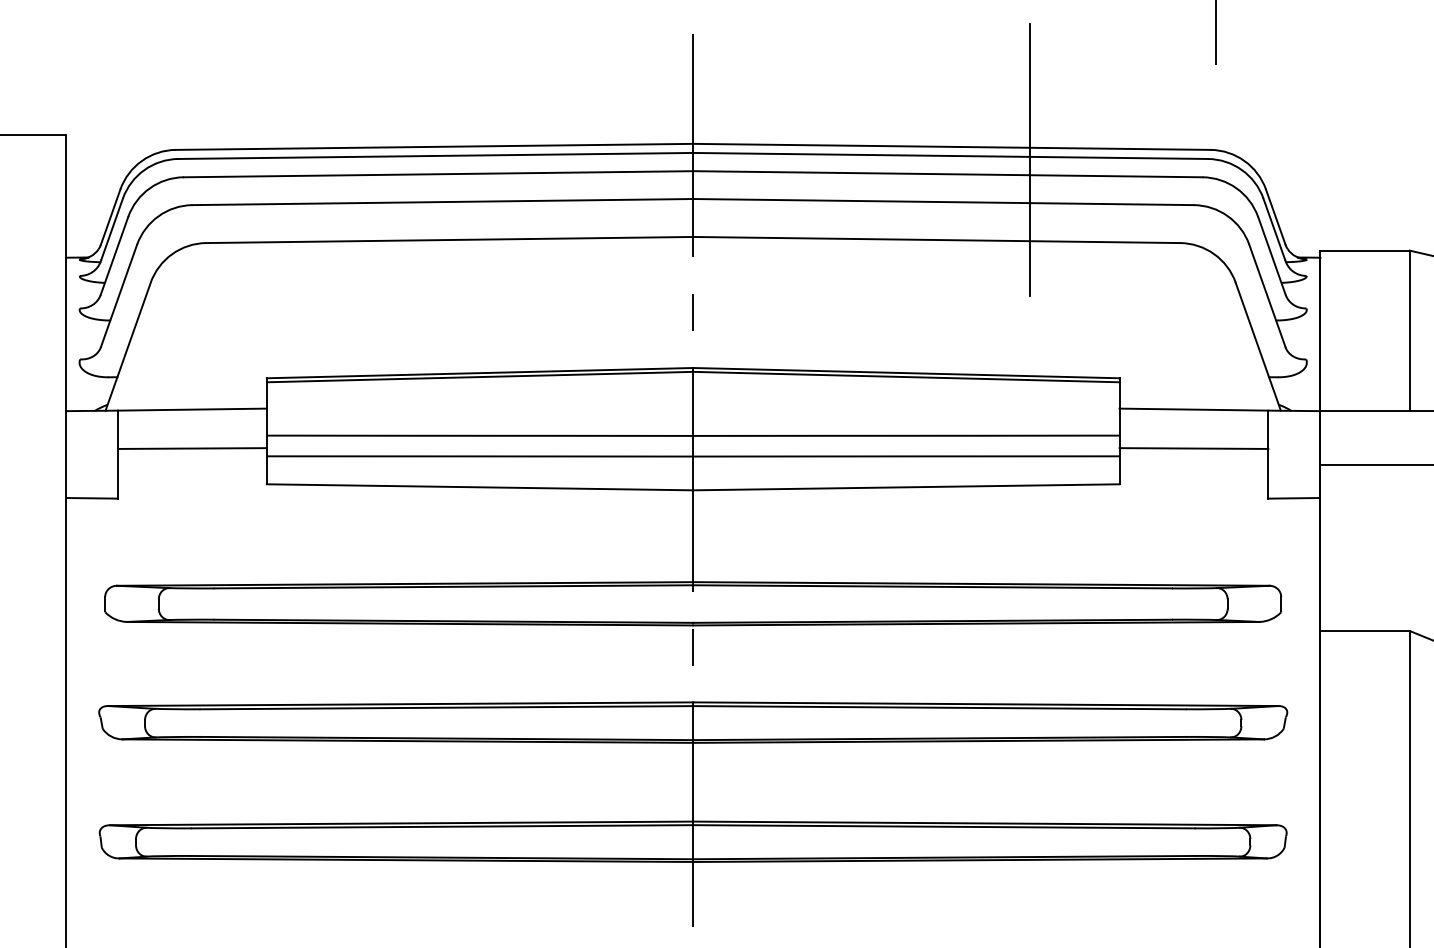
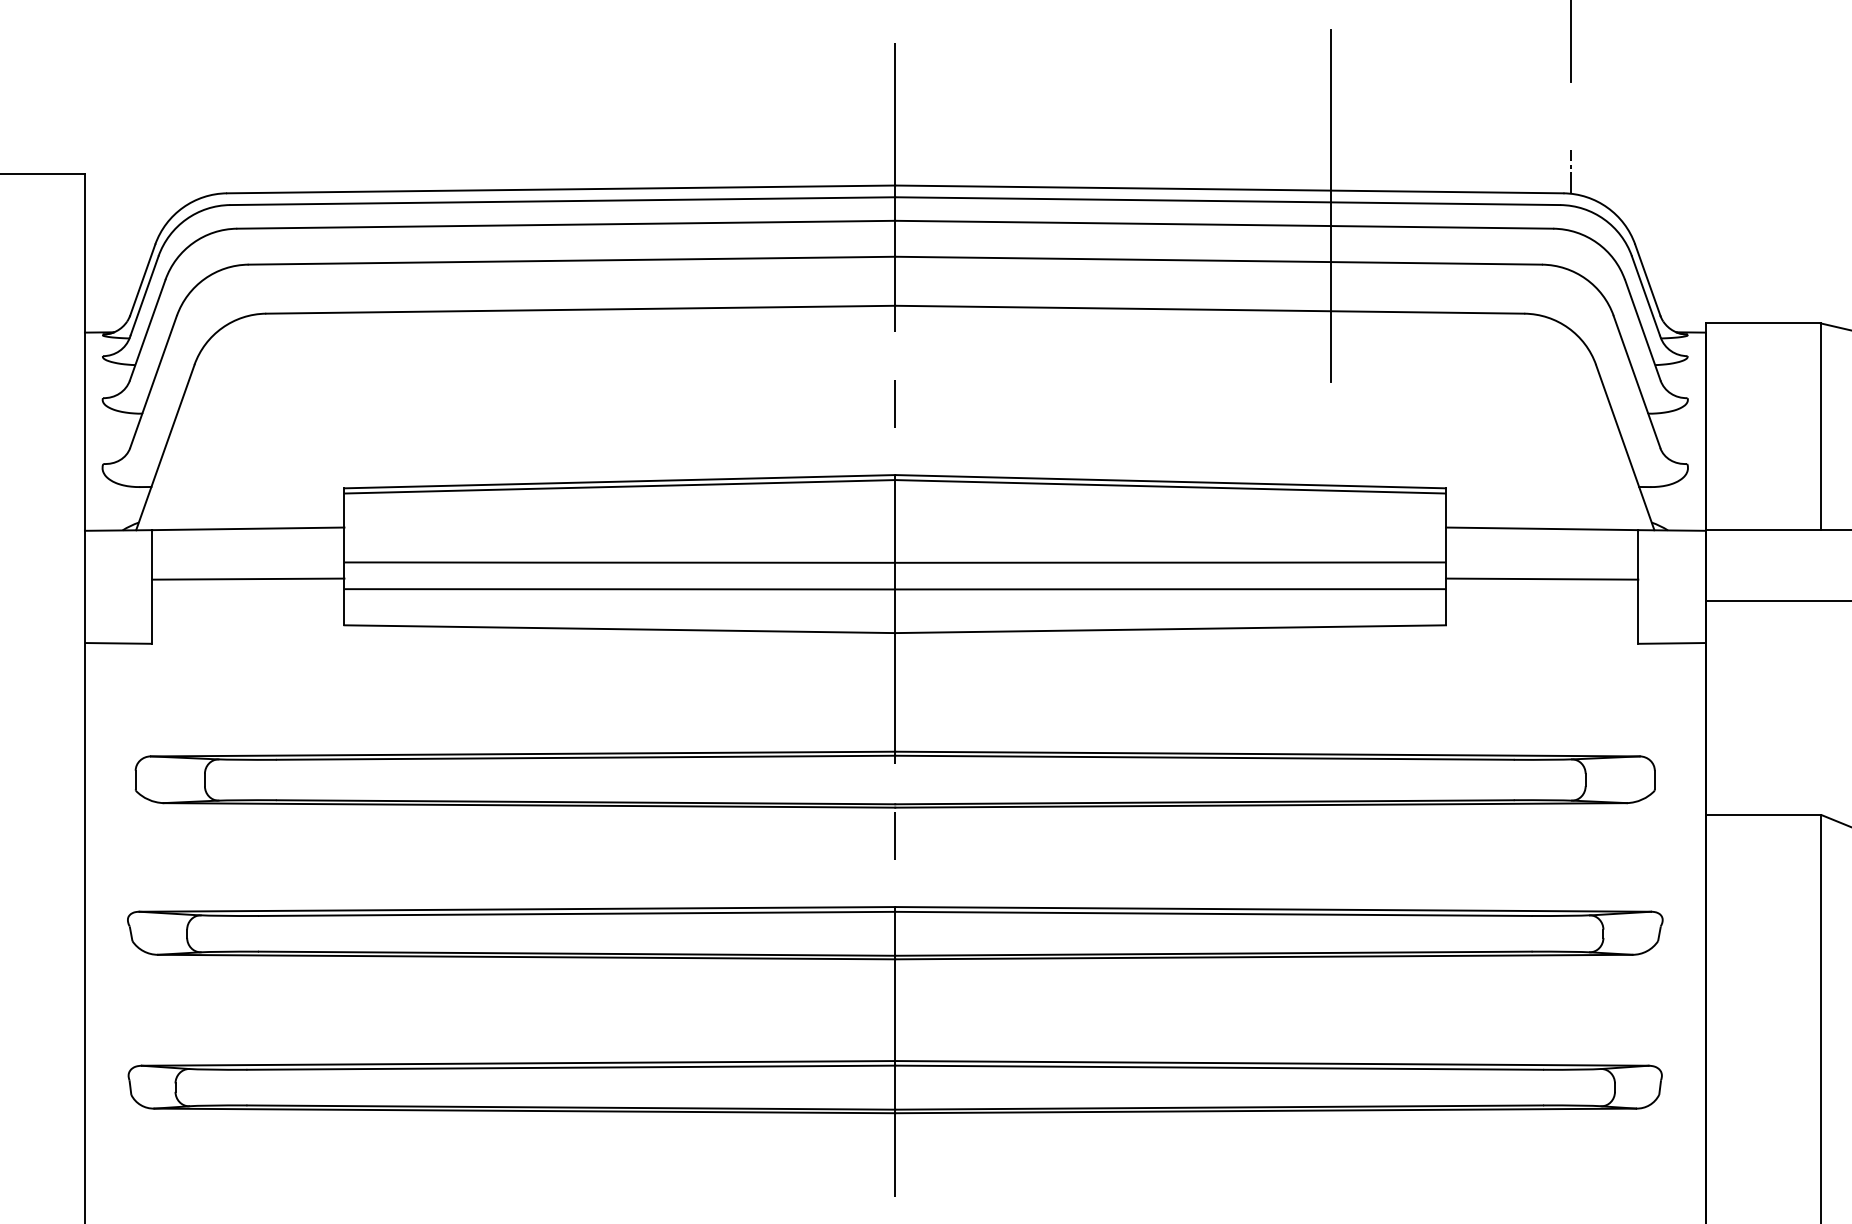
line: (1216, 133) -> (1571, 171), added

